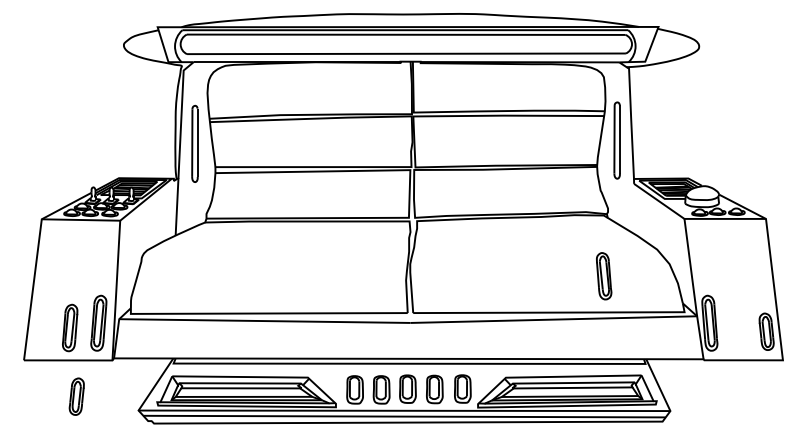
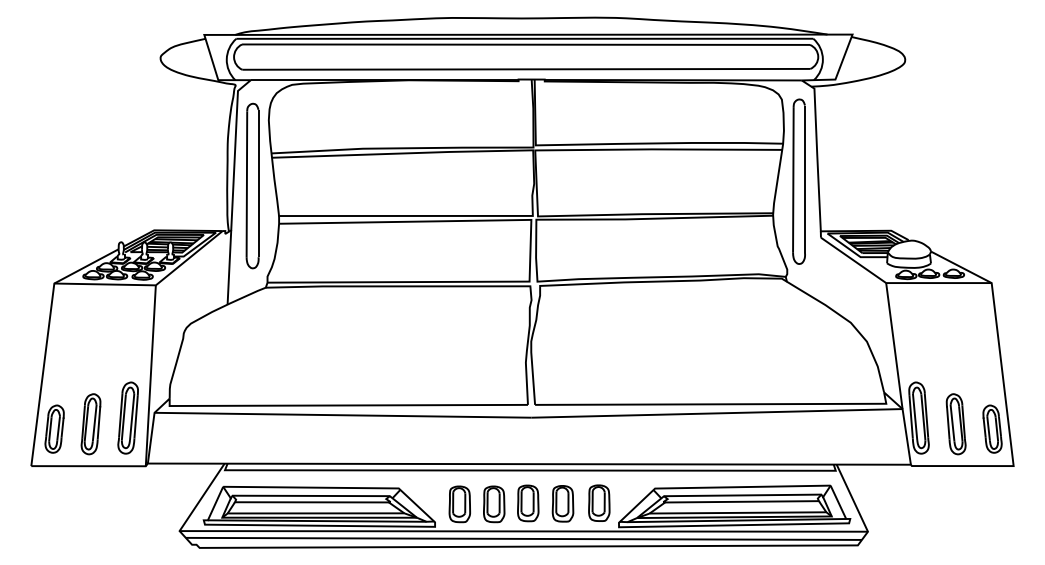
part: (616, 140) -> (798, 181), size x1.67
part: (194, 143) -> (252, 185), size x1.67
part: (603, 276) -> (955, 424), moved
part: (76, 396) -> (54, 428), moved

